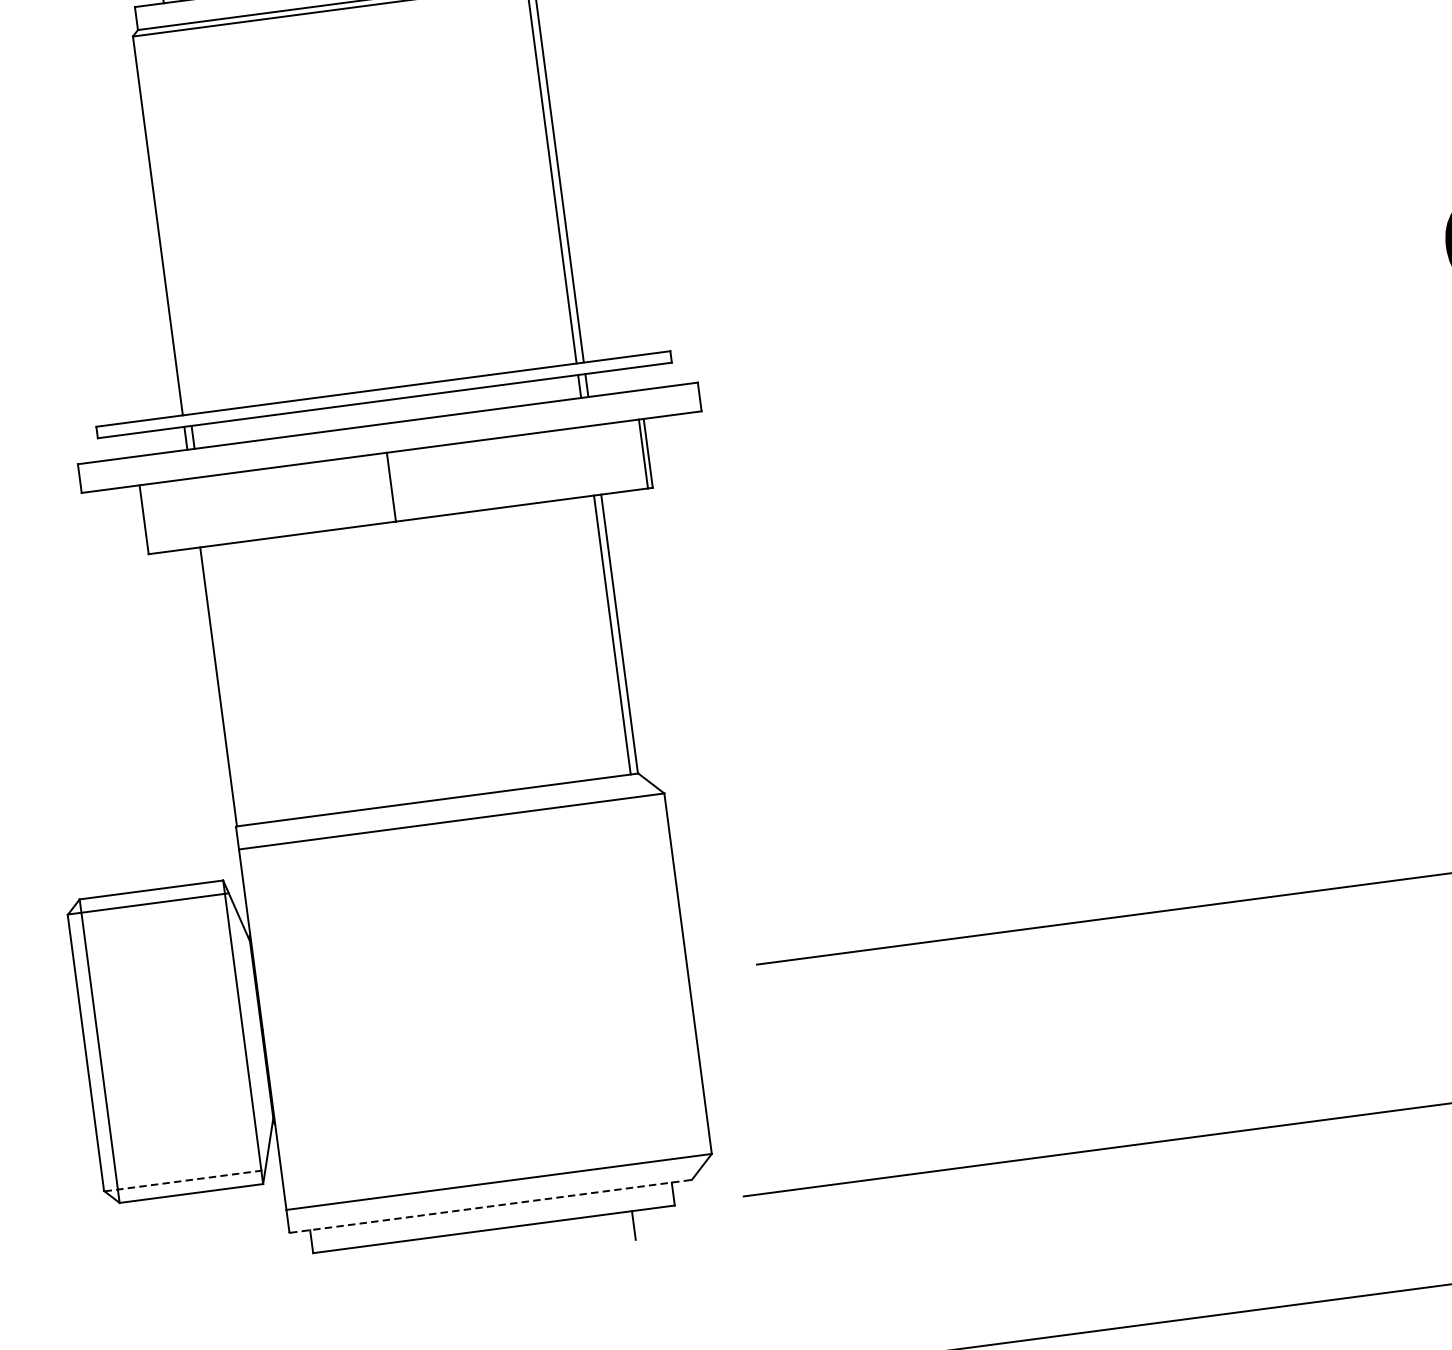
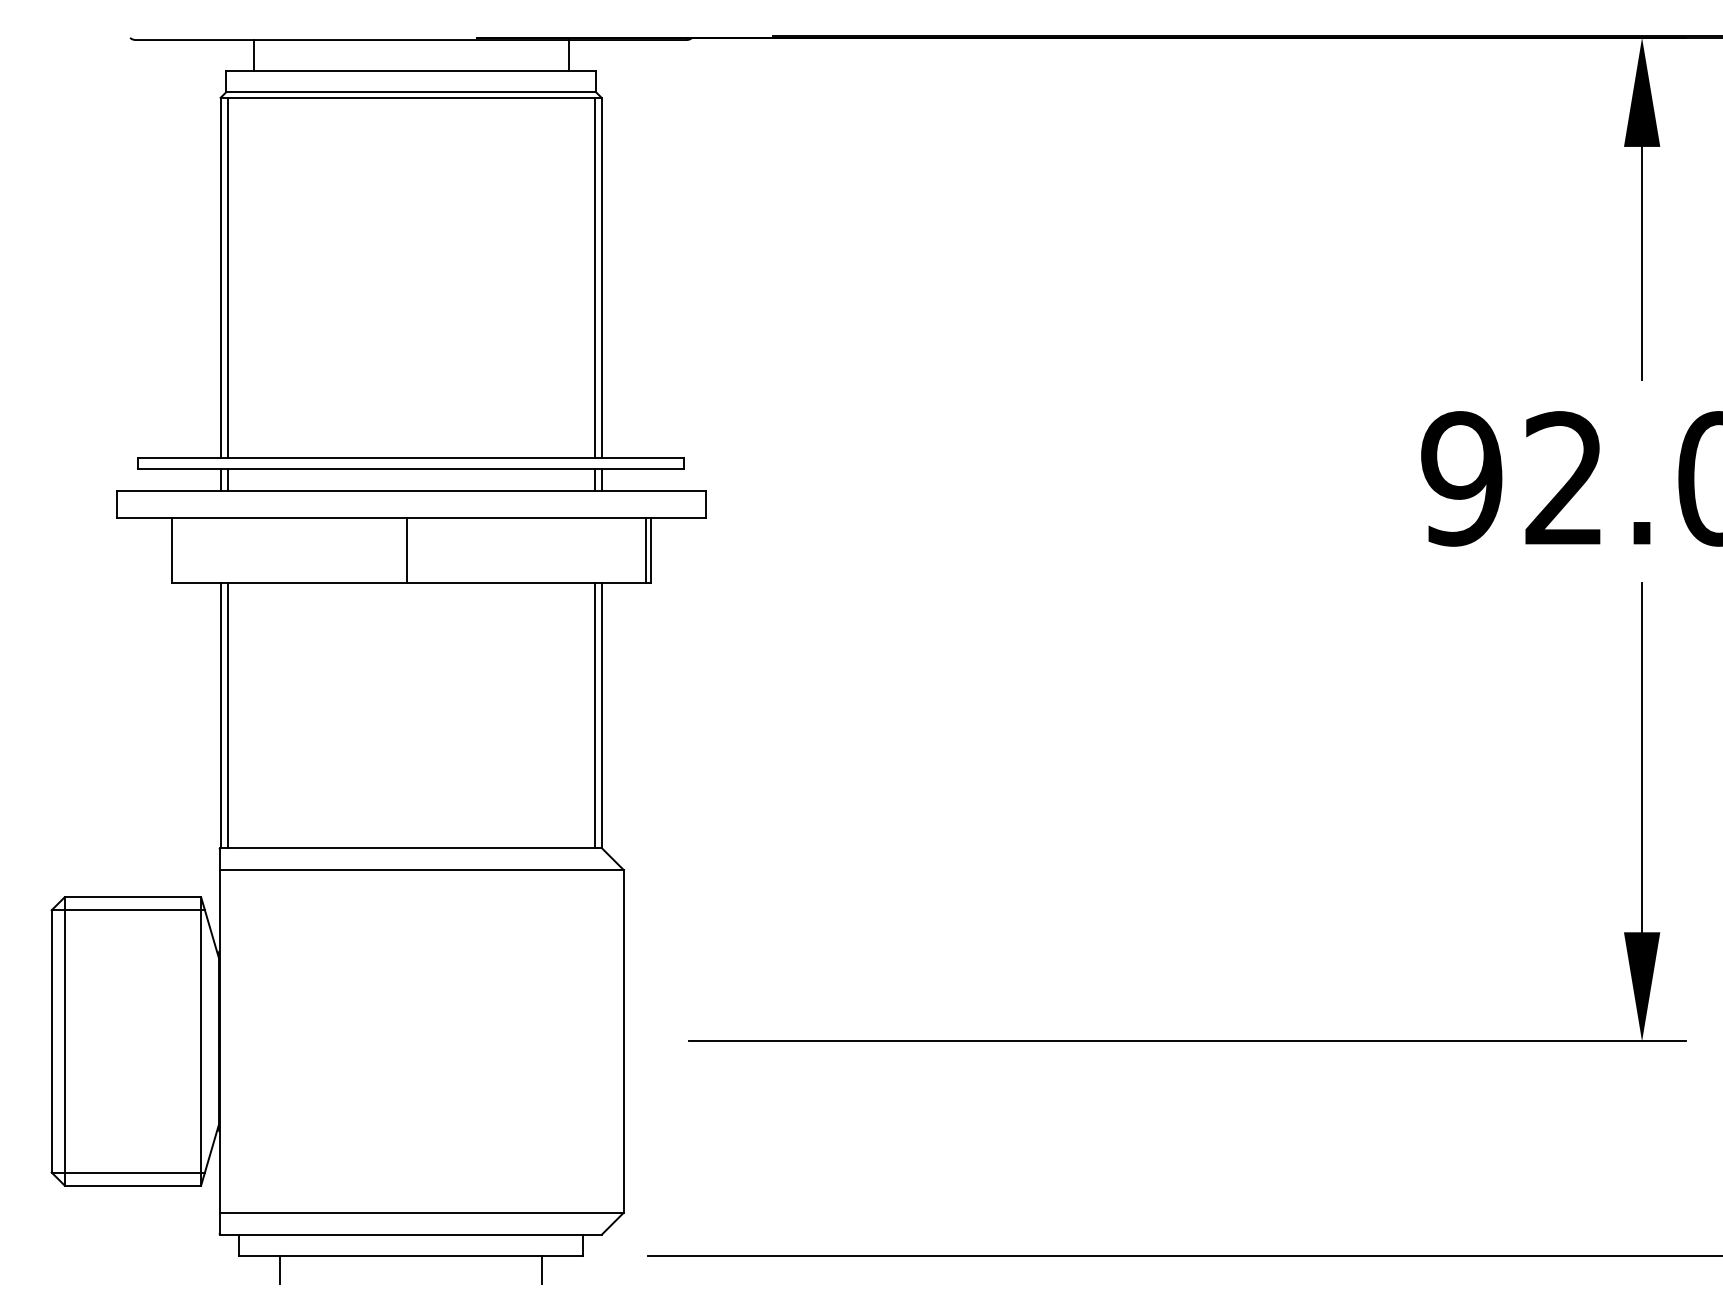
line: (165, 224) -> (227, 277), added
line: (225, 685) -> (227, 715), added
line: (184, 1180) -> (128, 1172), dashed -> solid
line: (491, 1206) -> (411, 1234), dashed -> solid
line: (358, 1261) -> (280, 1269), added

